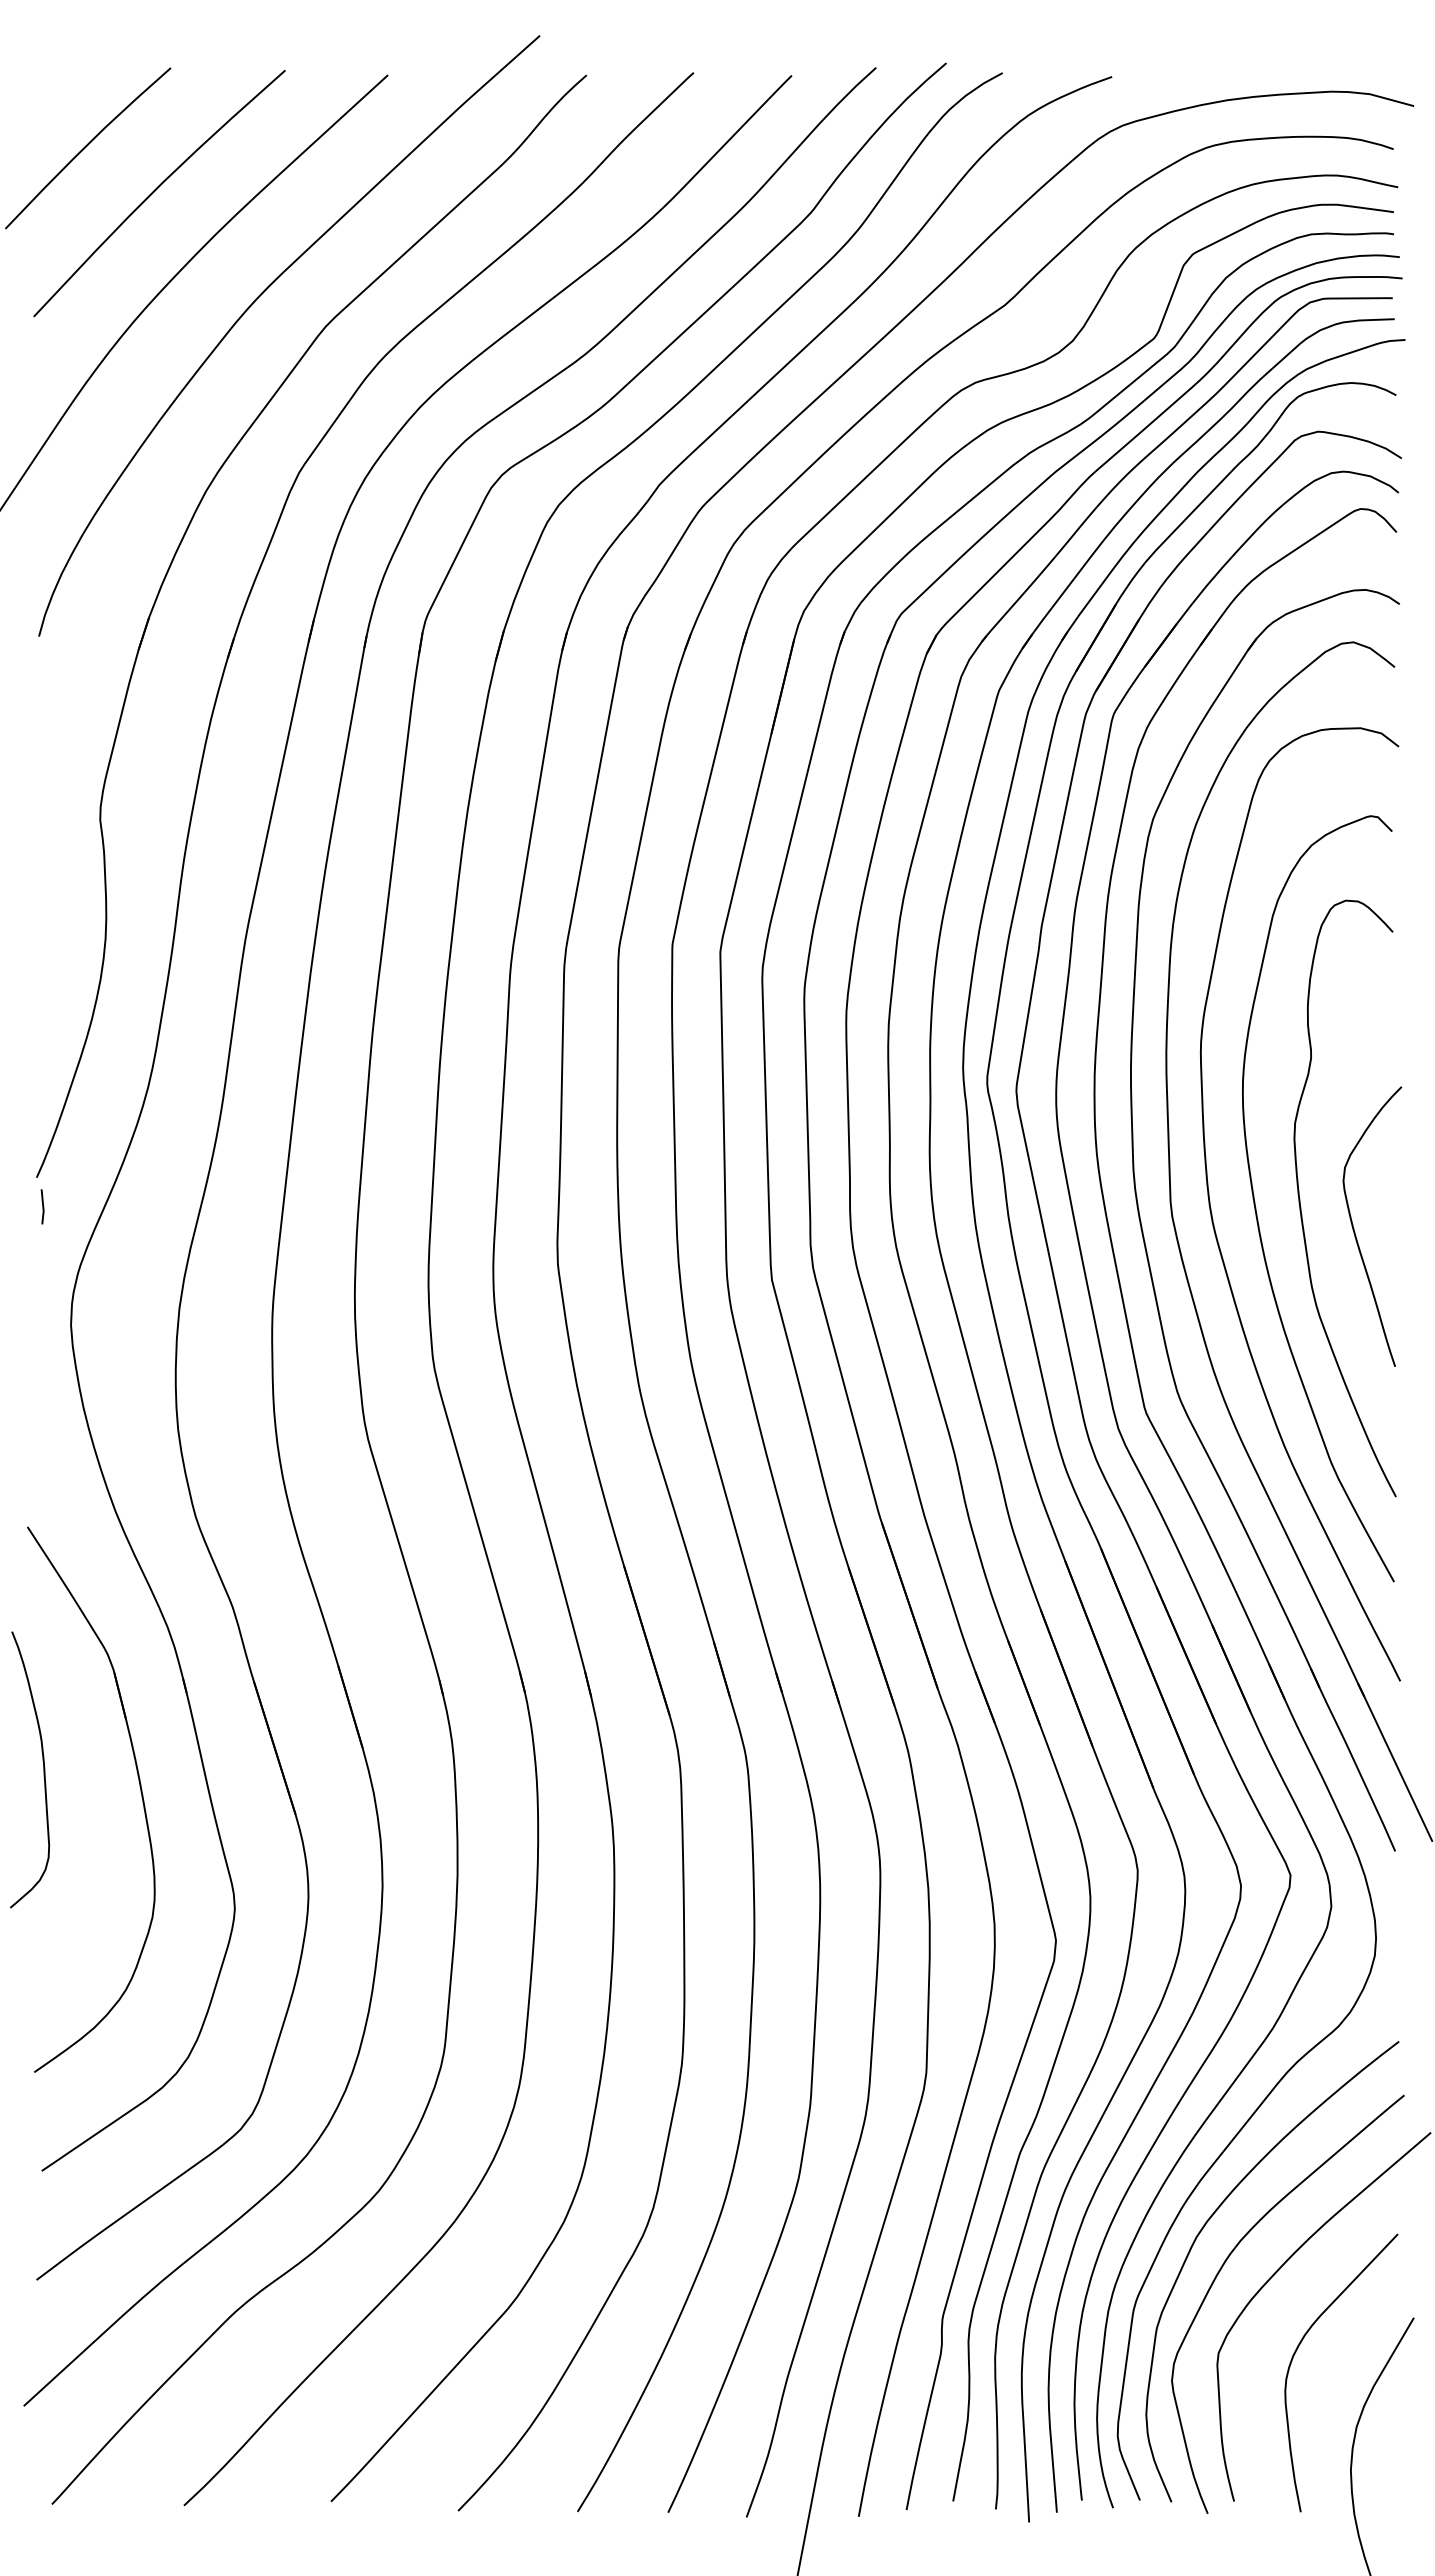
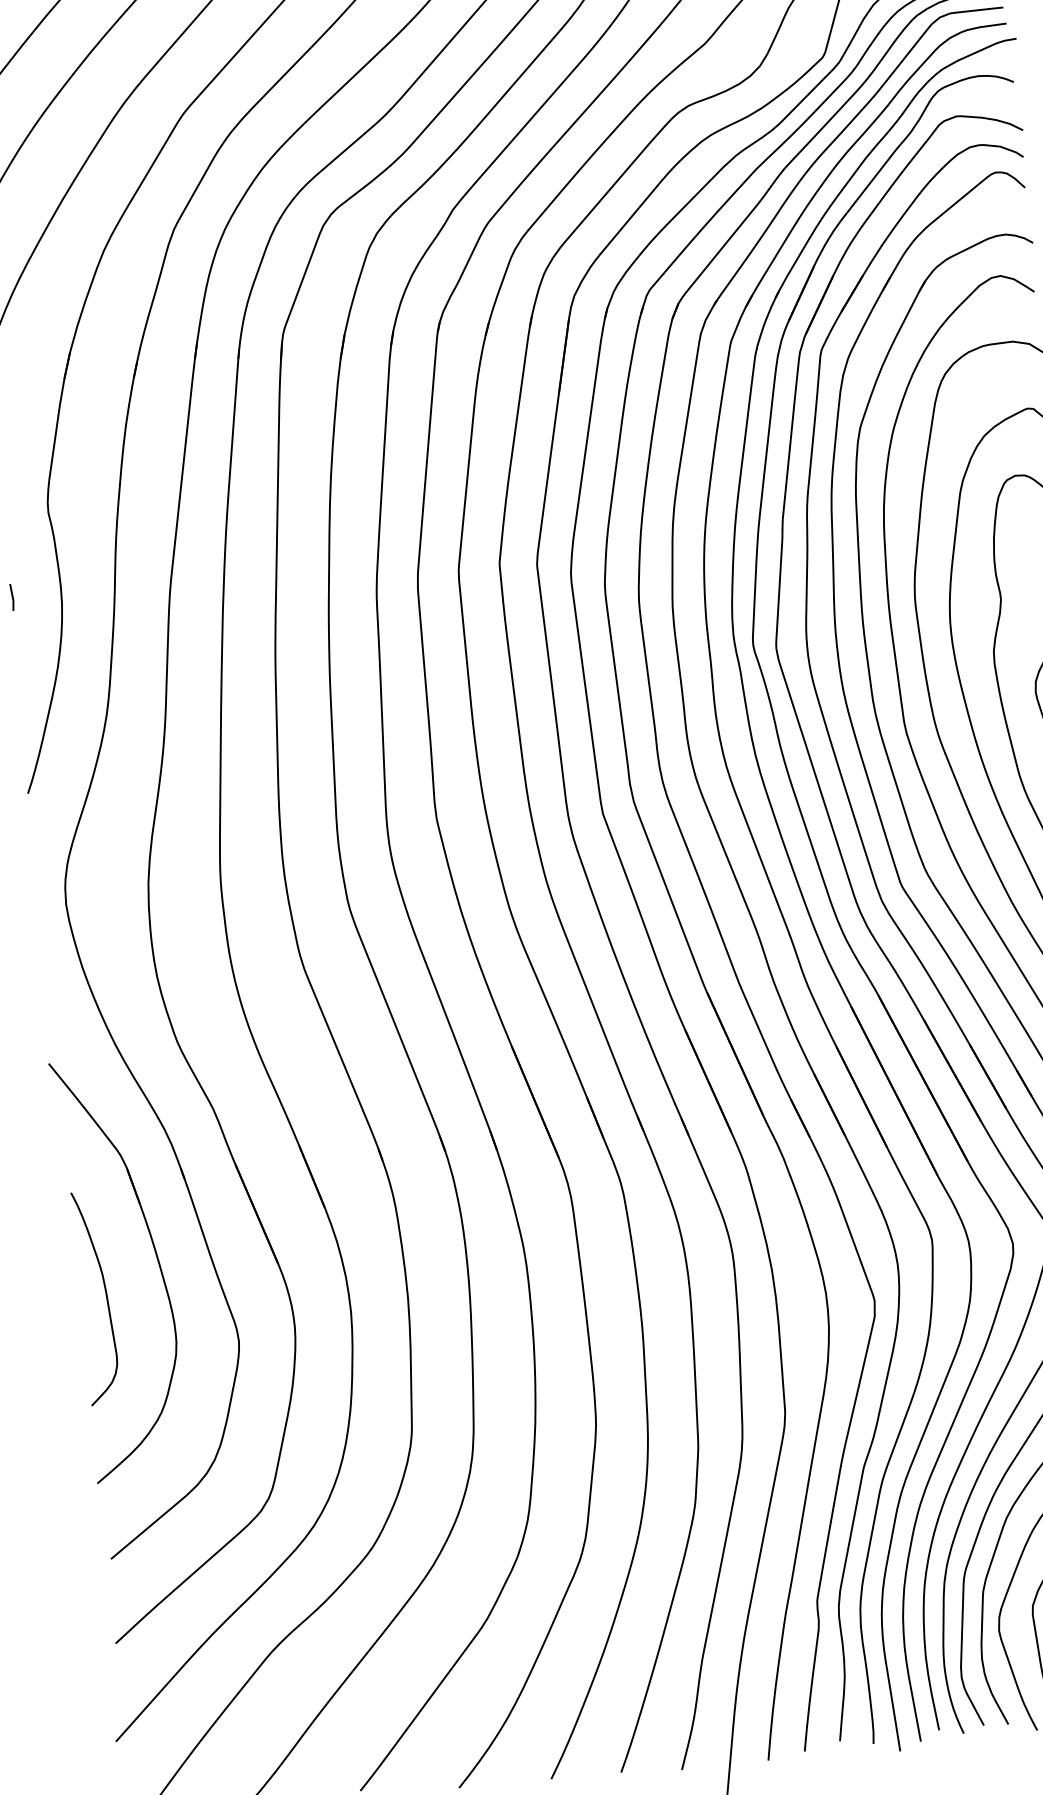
line: (42, 1206) -> (12, 597), moved
curve: (43, 1769) -> (106, 1296), moved

